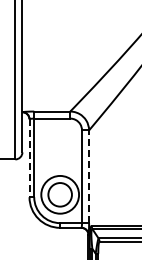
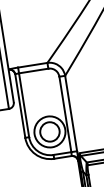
line: (29, 158) -> (20, 106), dashed -> solid
line: (89, 176) -> (71, 113), dashed -> solid

